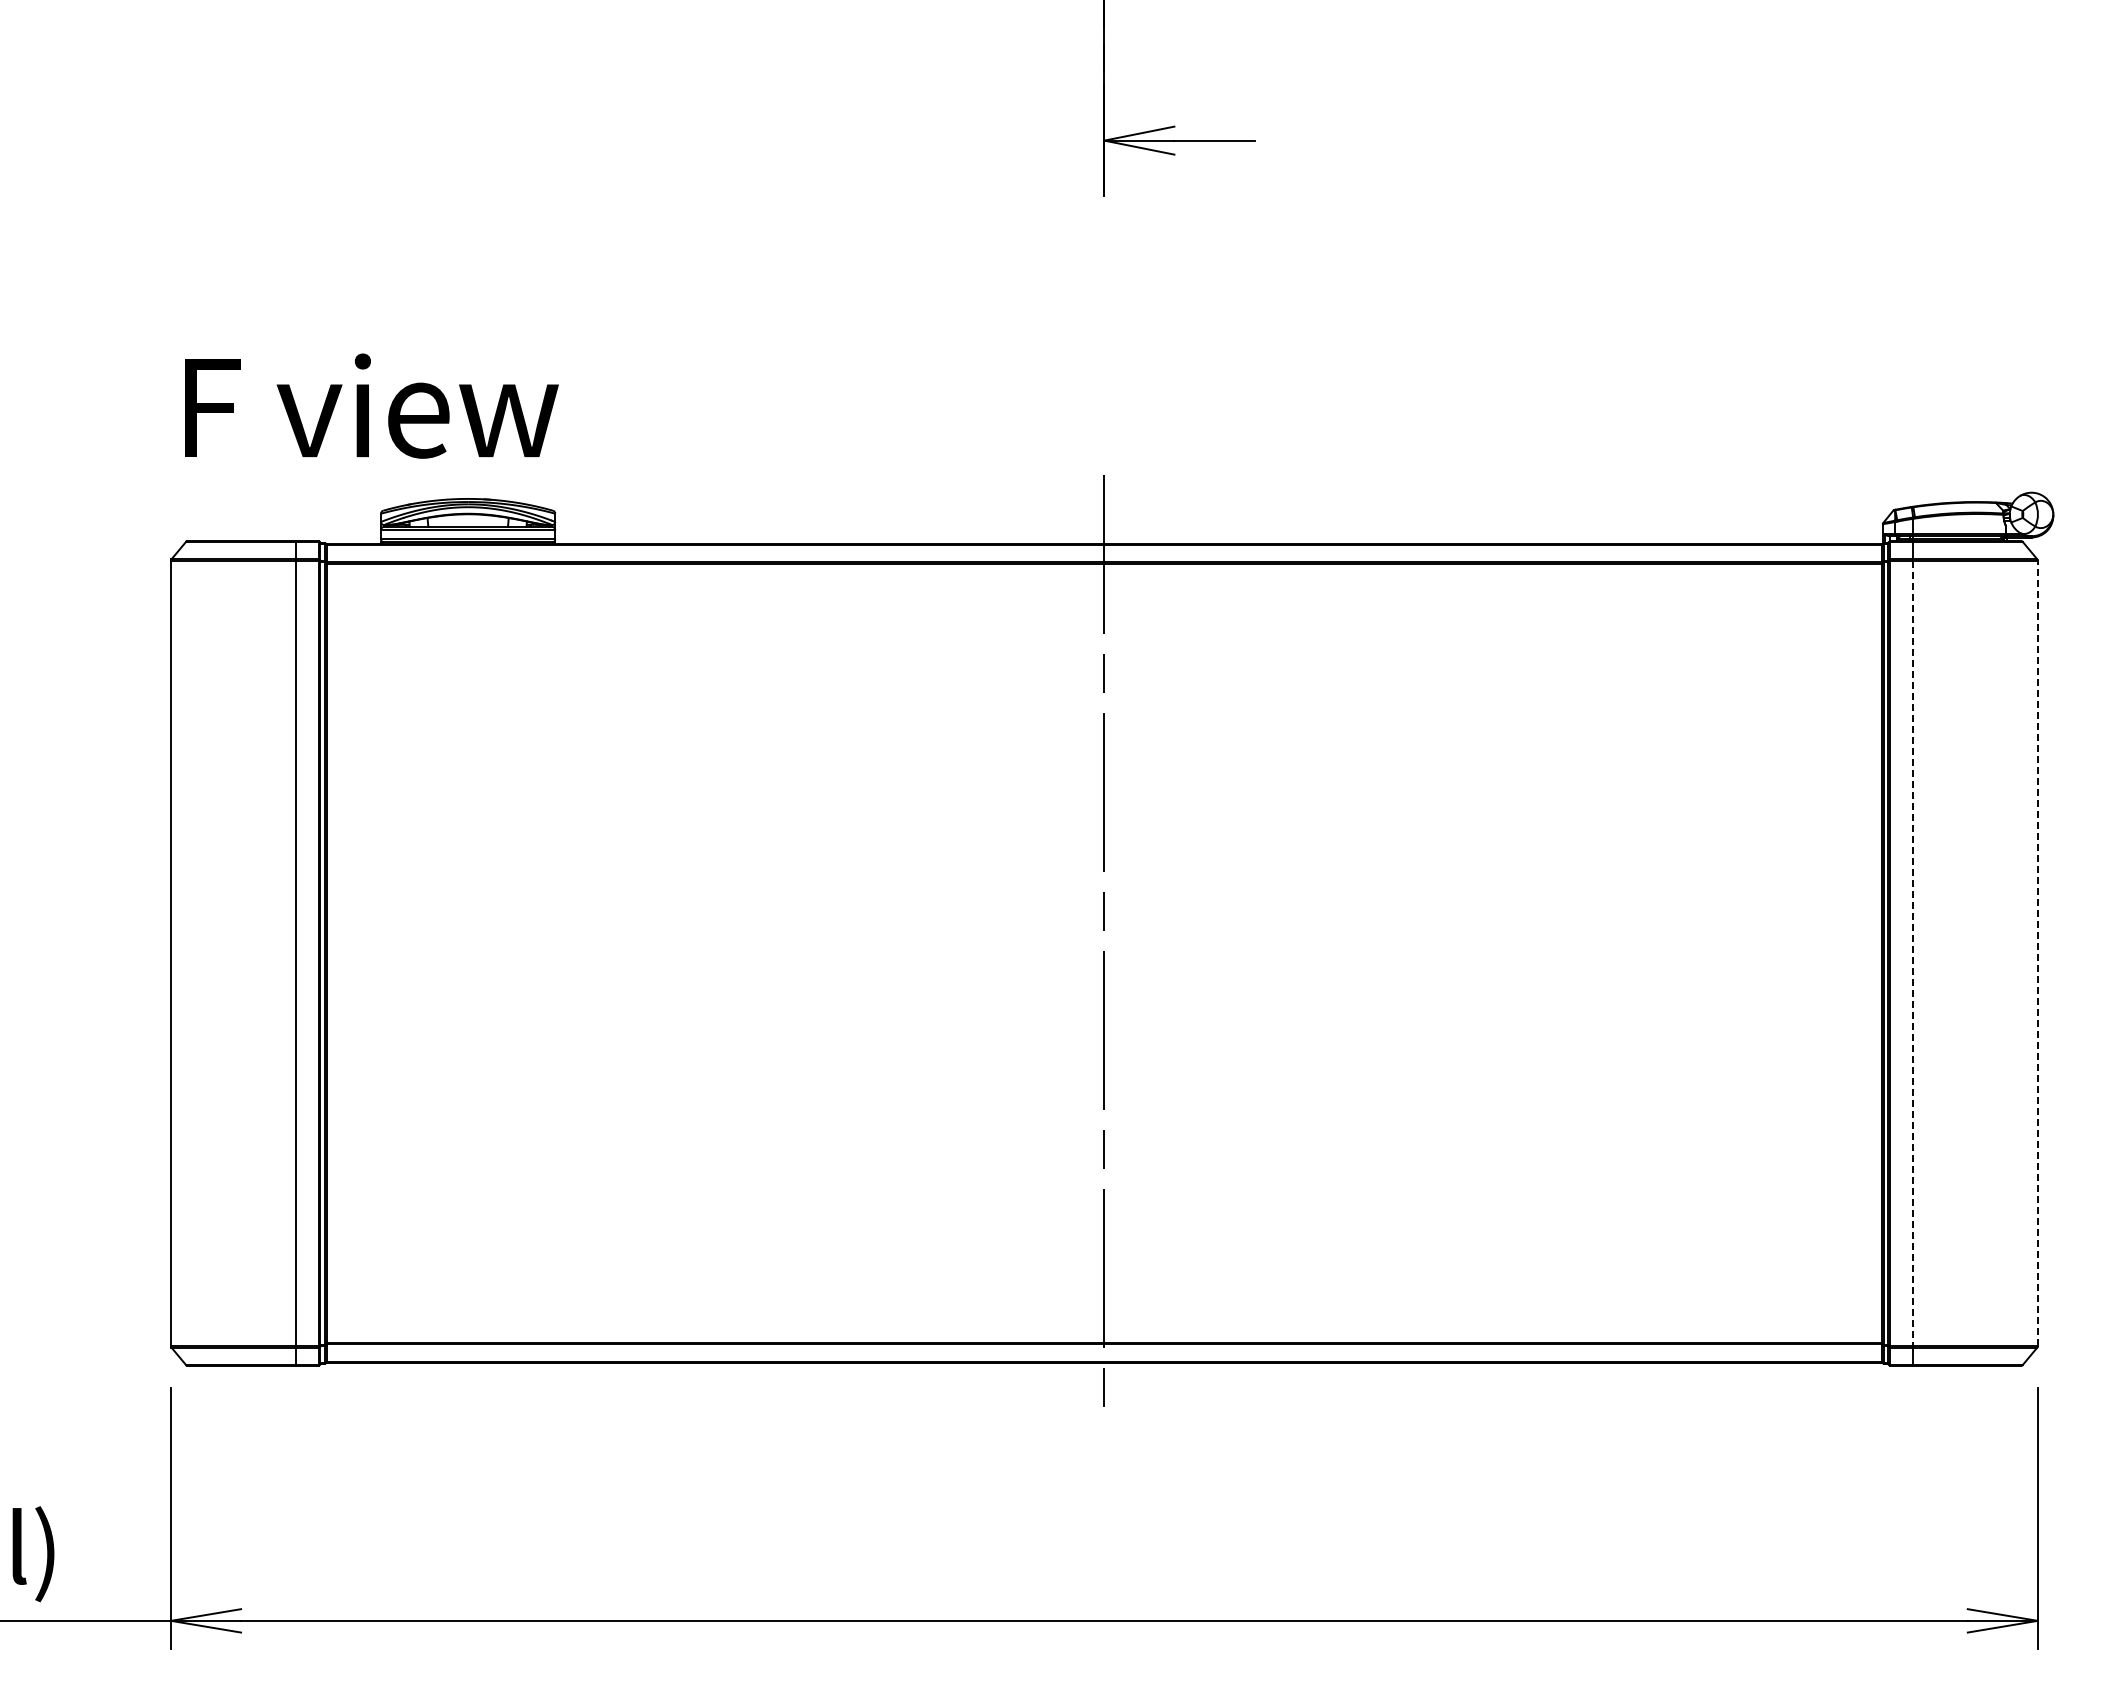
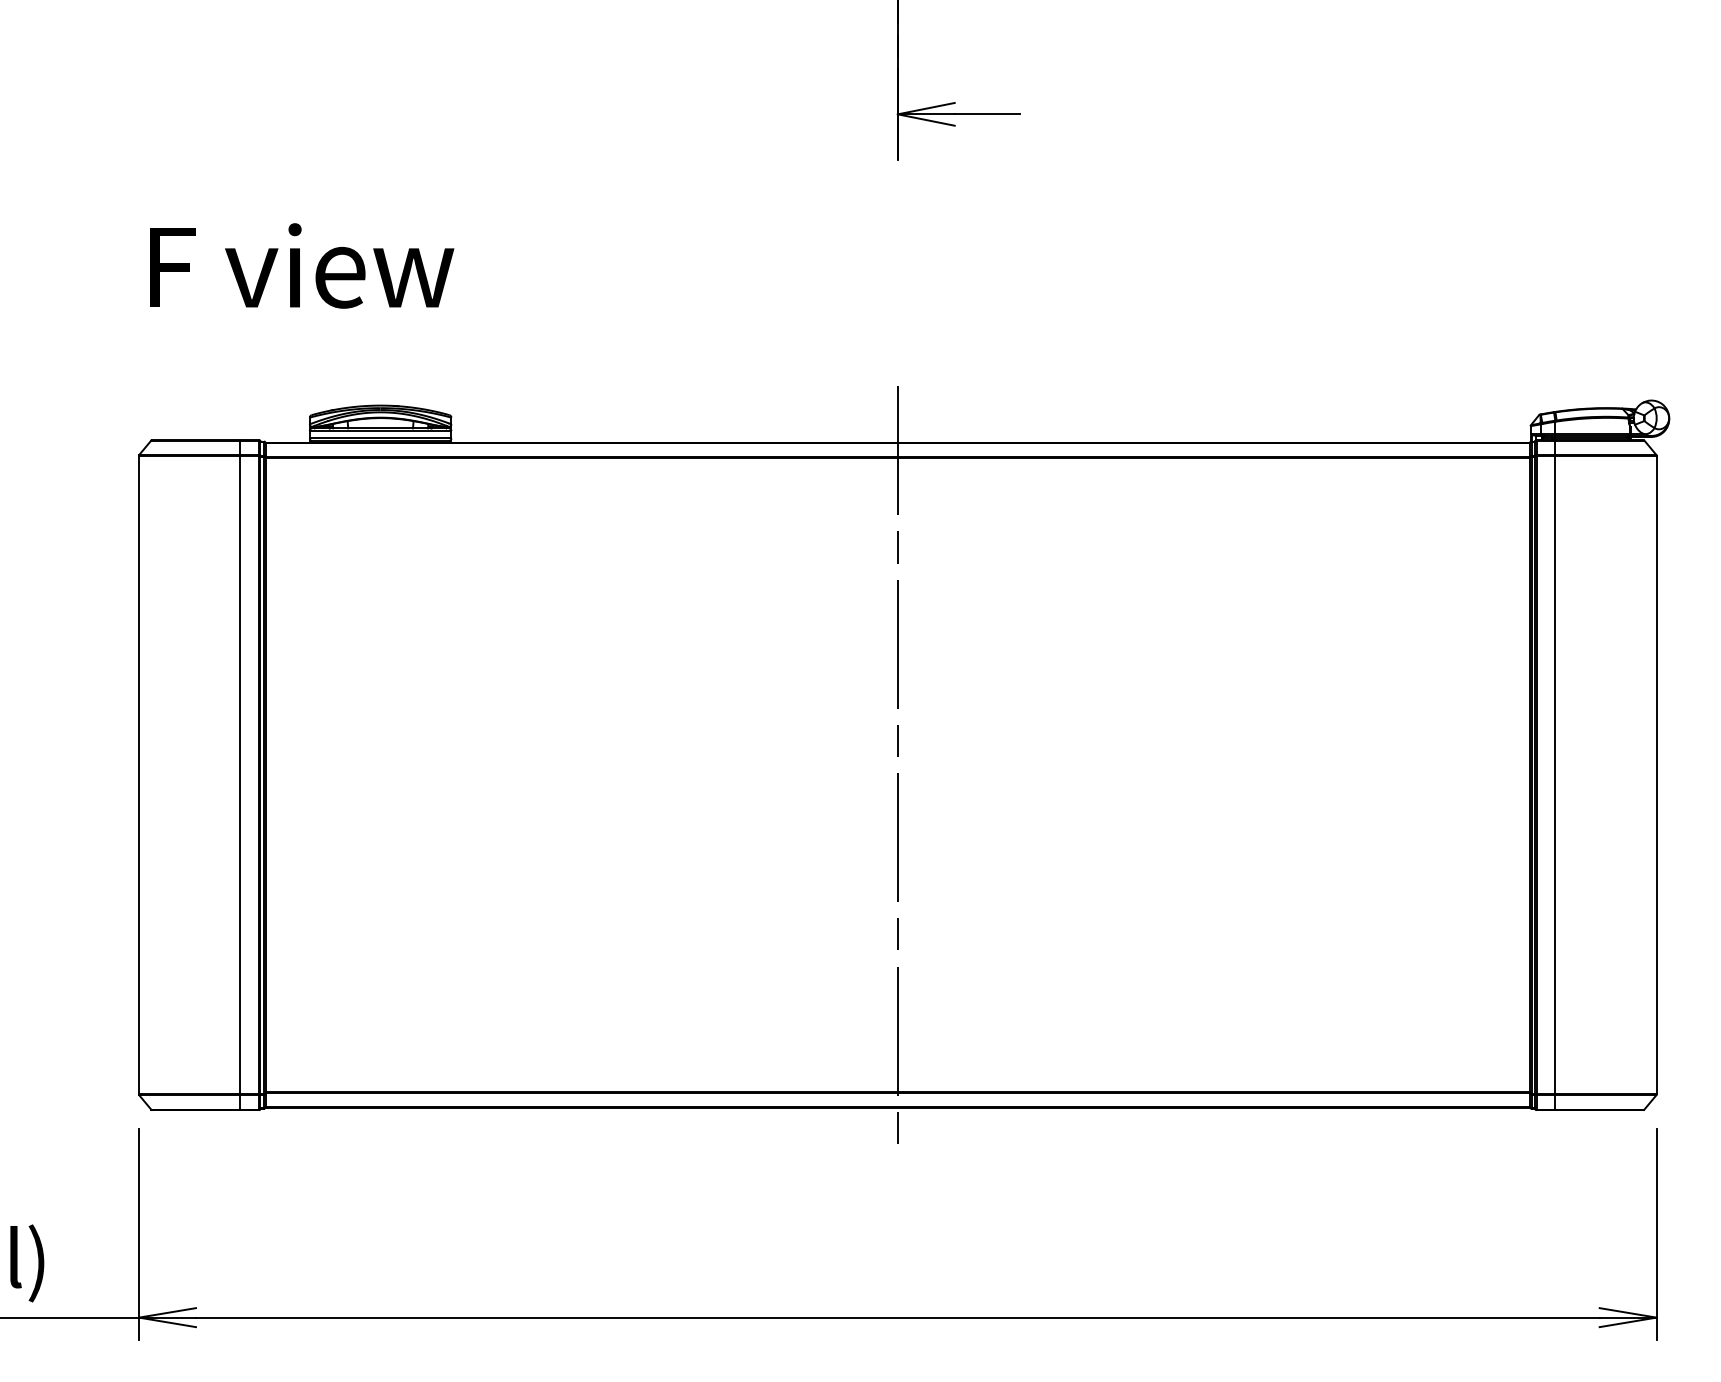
text: (371, 405) -> (302, 265), moved
line: (1913, 953) -> (1555, 775), dashed -> solid
line: (2037, 953) -> (1656, 775), dashed -> solid

